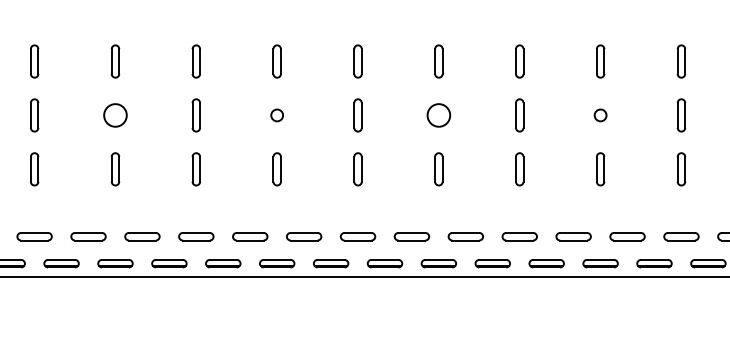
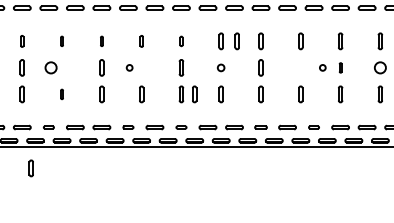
part: (32, 61) -> (21, 41), size x0.7
part: (114, 61) -> (61, 41), size x0.6
part: (195, 61) -> (101, 41), size x0.6
part: (276, 61) -> (141, 41), size x0.7
part: (358, 61) -> (181, 41), size x0.6
part: (469, 61) -> (236, 41), added
circle: (114, 114) -> (50, 67), moved
circle: (276, 114) -> (129, 67), moved
circle: (437, 114) -> (220, 67), size x0.6
circle: (599, 114) -> (322, 67), moved
part: (681, 114) -> (340, 67), size x0.6
part: (114, 169) -> (61, 94), size x0.6
part: (384, 169) -> (194, 94), added
part: (87, 236) -> (48, 127), size x0.6
part: (250, 236) -> (128, 127), size x0.6
part: (358, 236) -> (181, 127), size x0.6
part: (518, 236) -> (260, 127), size x0.7
part: (626, 236) -> (313, 127), size x0.6
part: (51, 319) -> (30, 168), added

